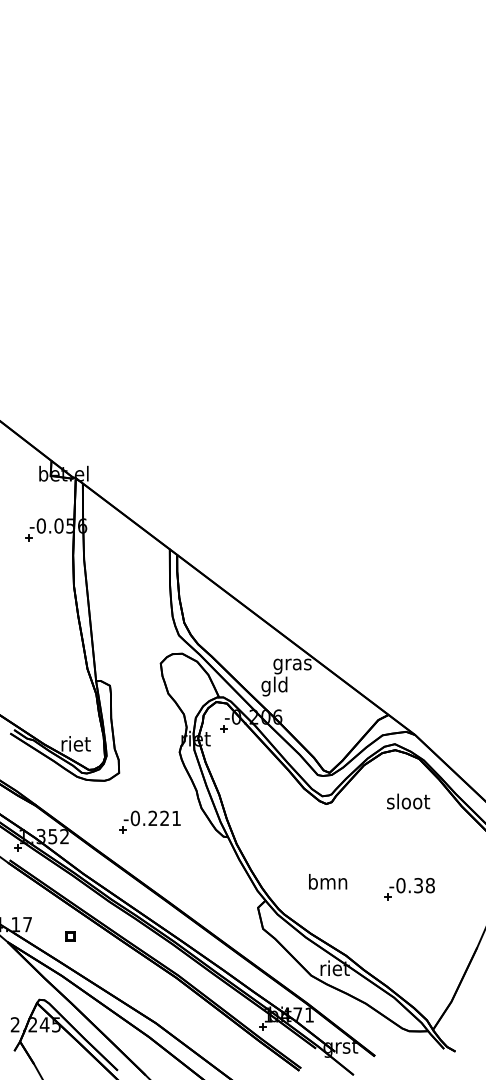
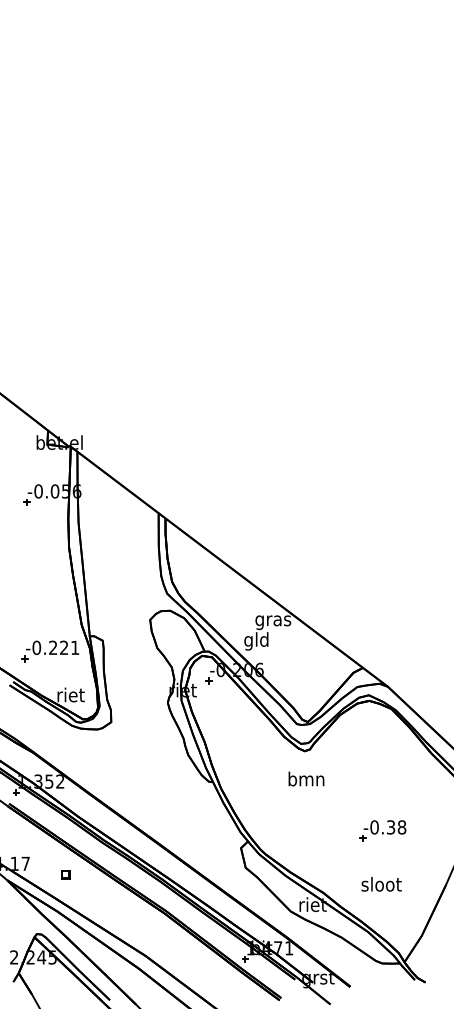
text: (408, 801) -> (381, 884), moved
part: (149, 821) -> (49, 650), moved
text: (328, 881) -> (306, 778), moved

